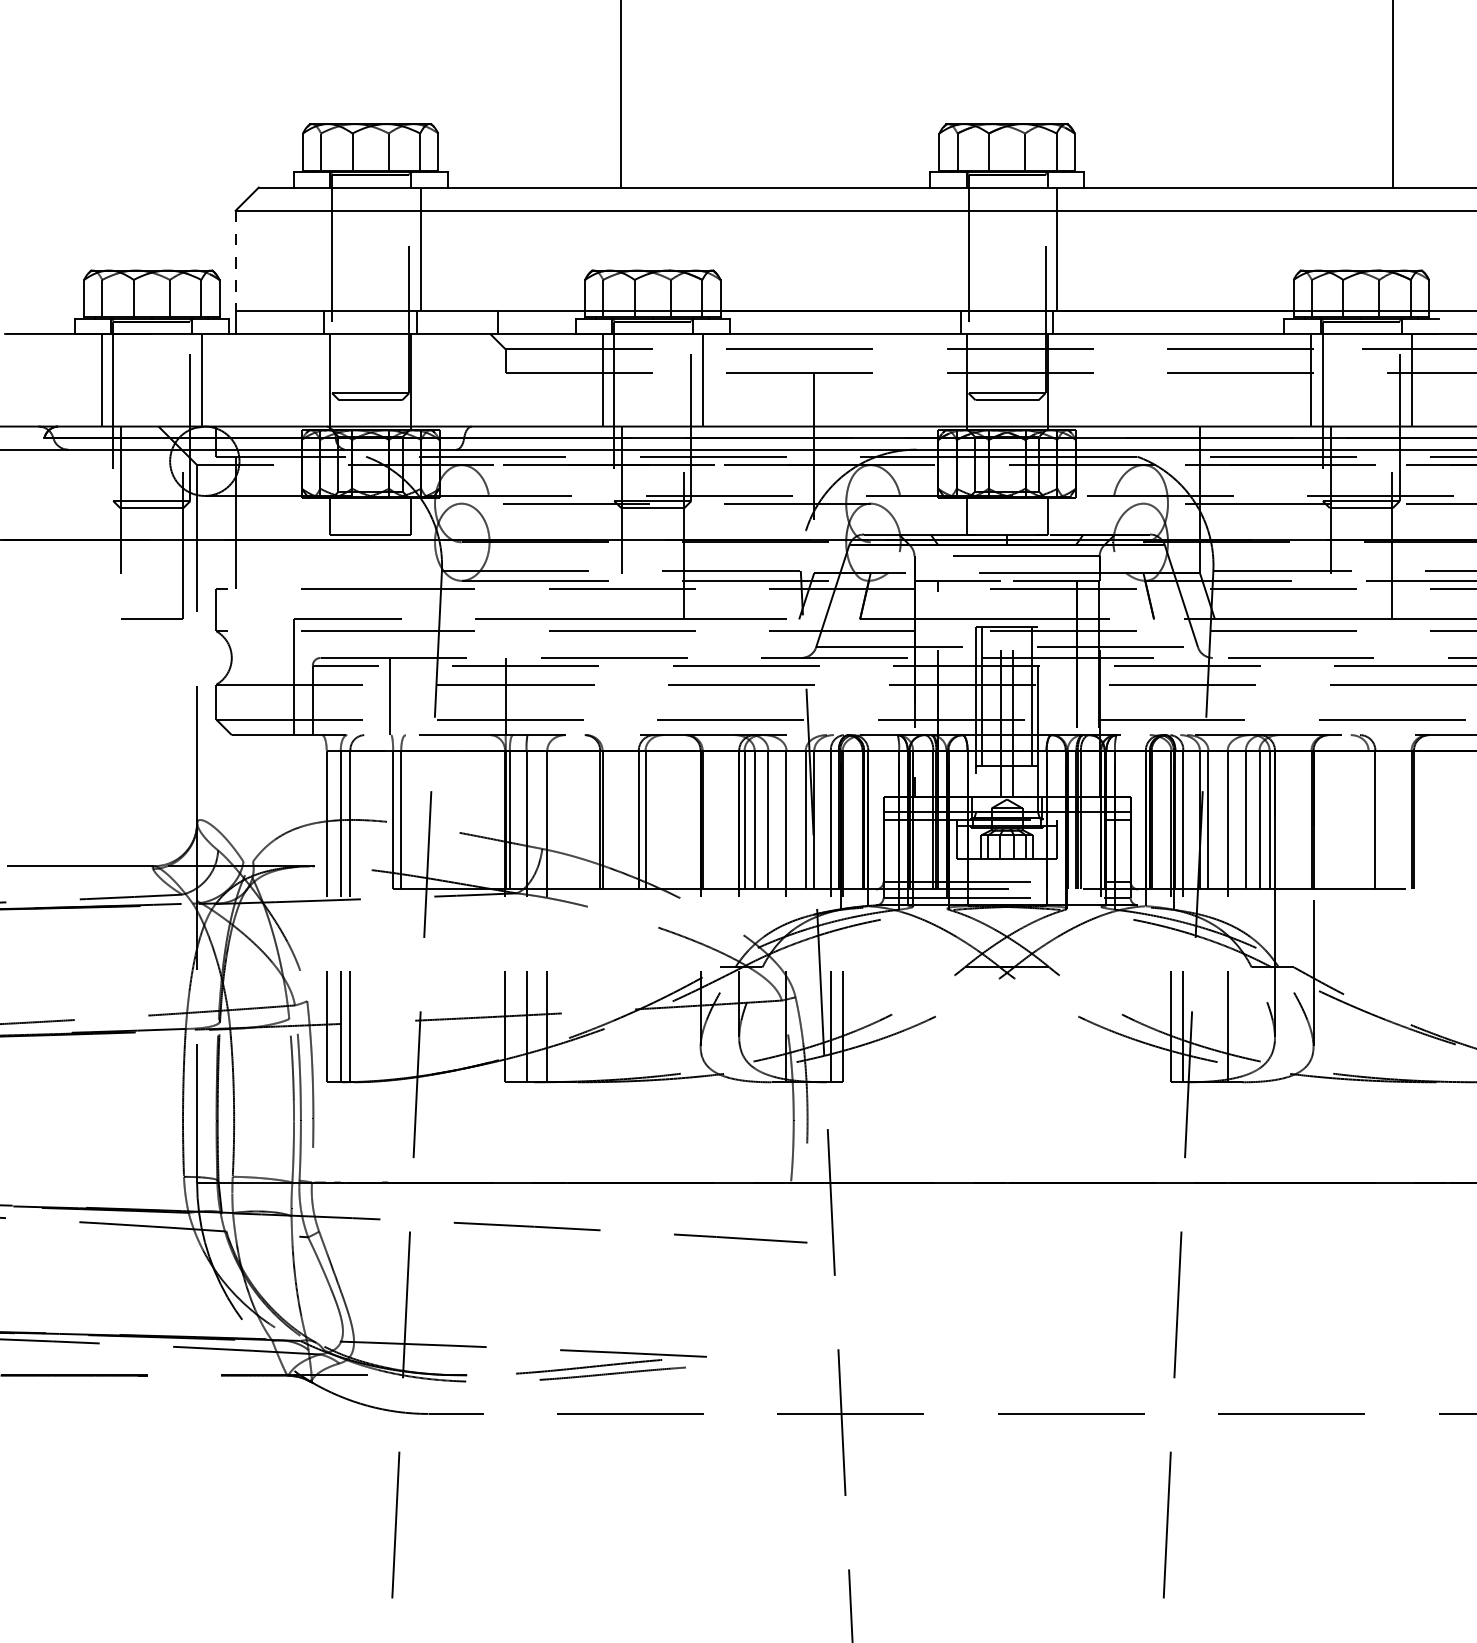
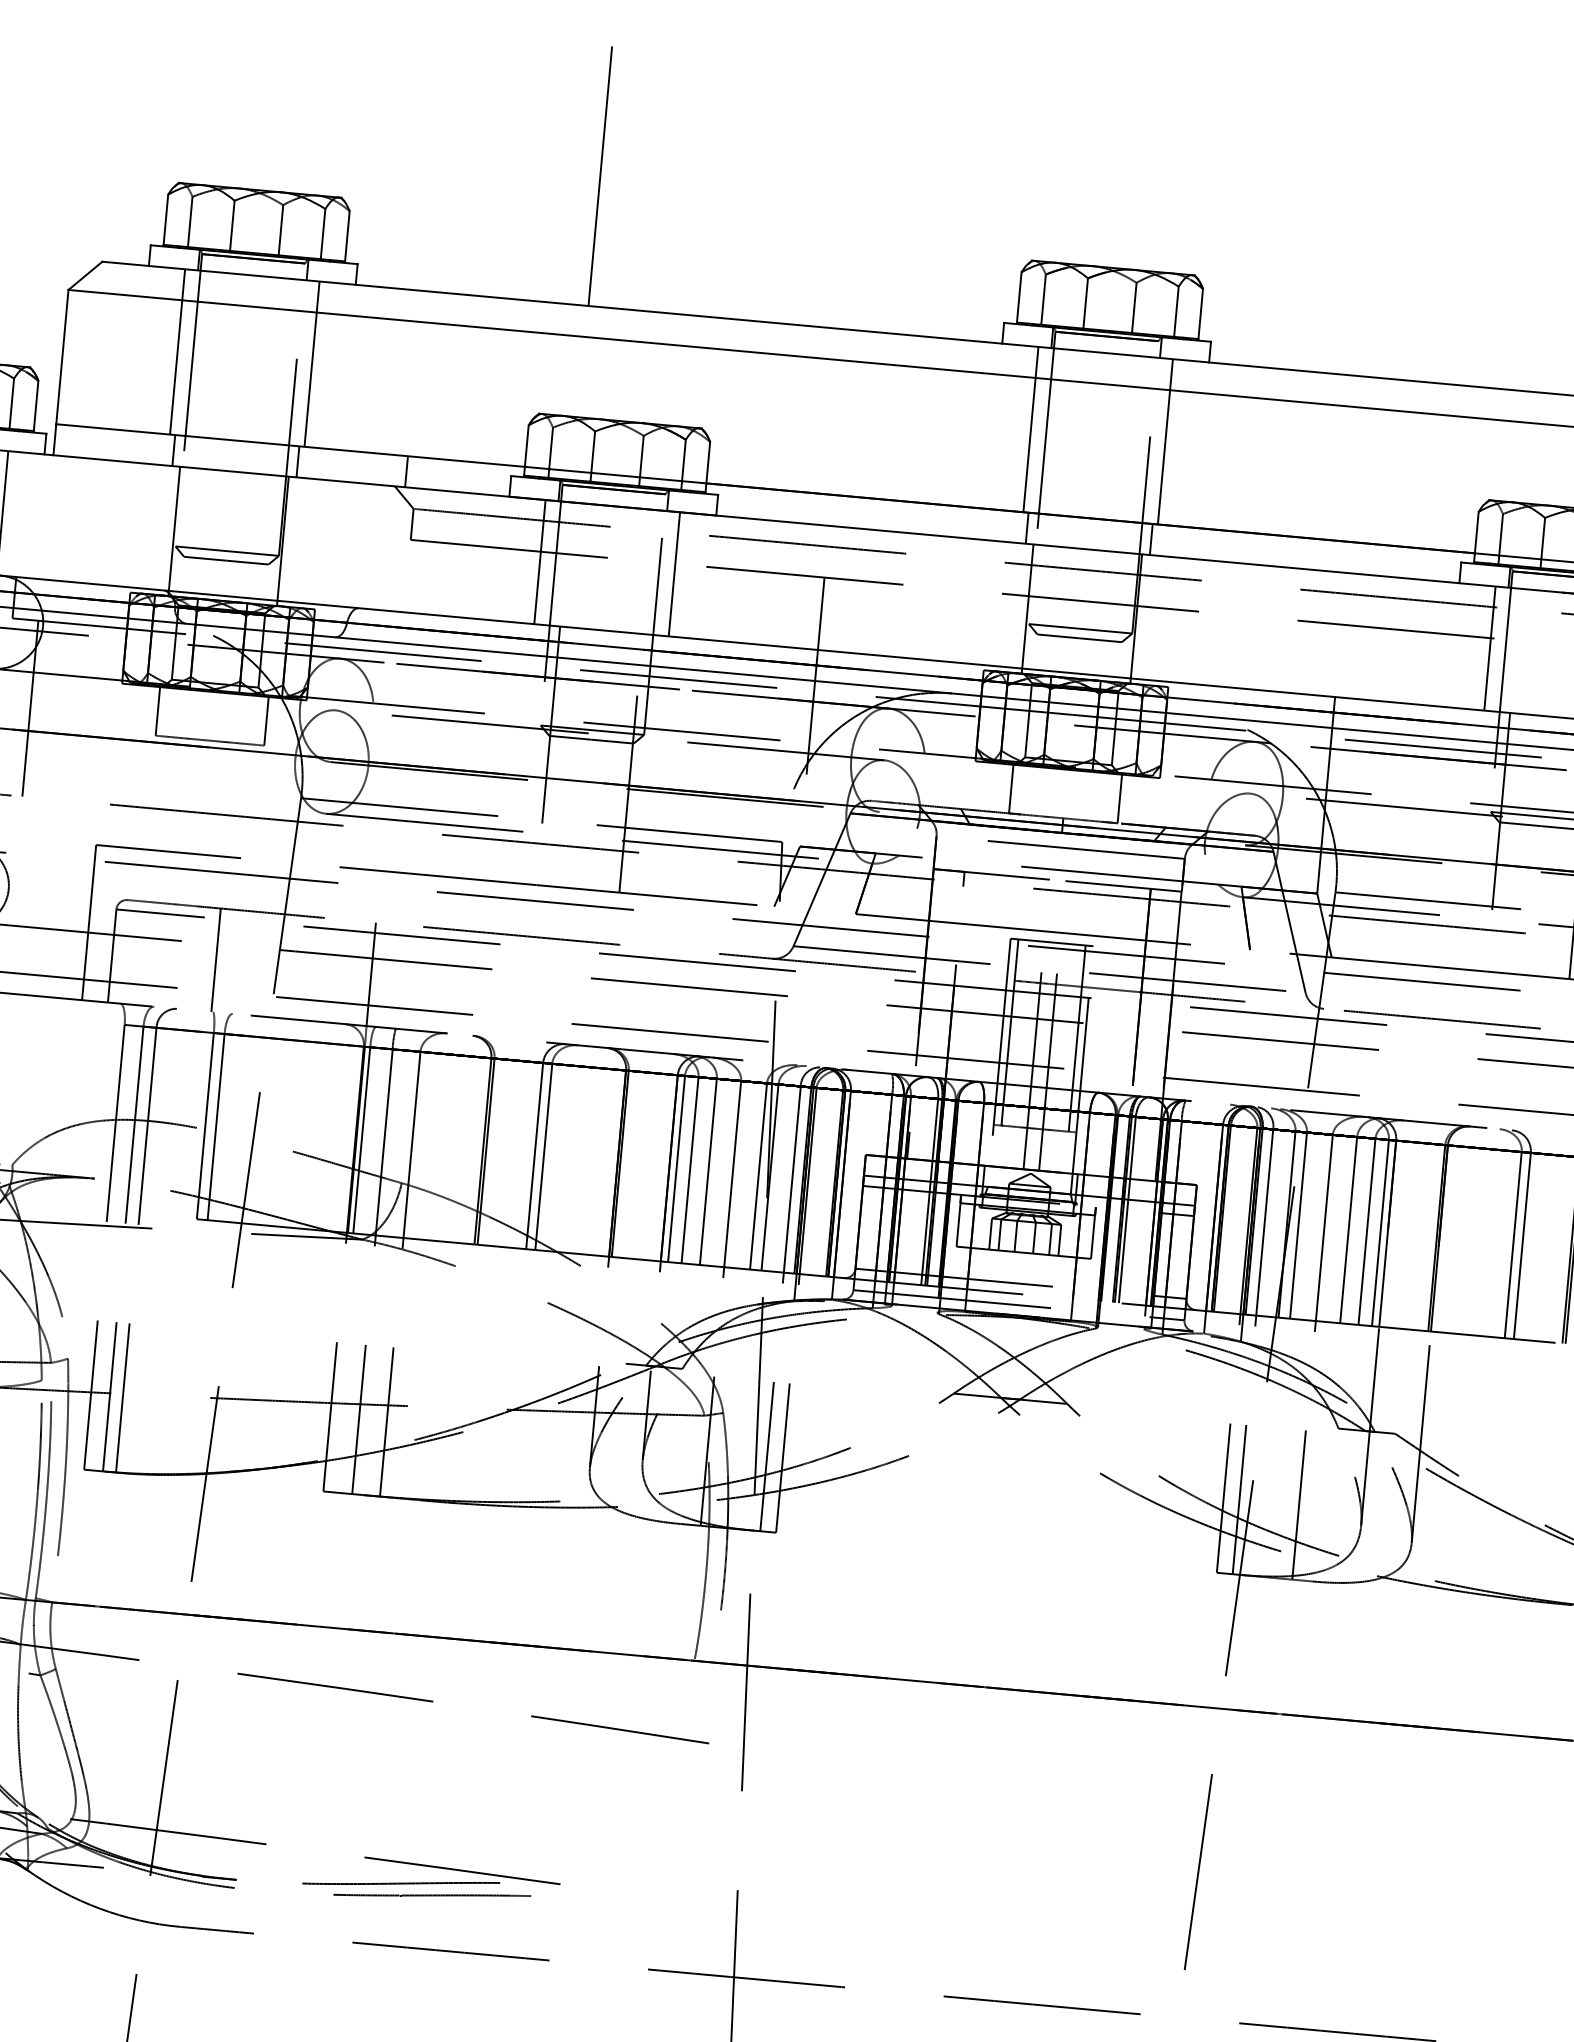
line: (320, 248) -> (177, 350), added
line: (956, 248) -> (1030, 428), added
line: (235, 261) -> (62, 358), dashed -> solid
line: (1368, 819) -> (1513, 1244), added

